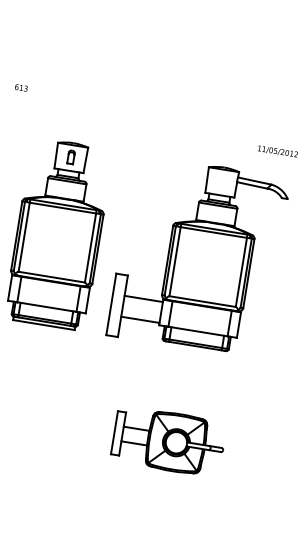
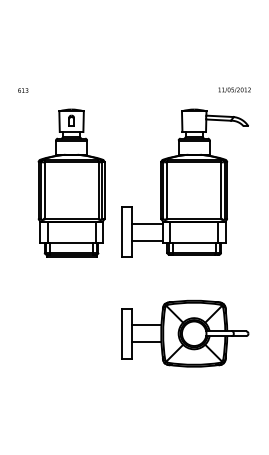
text: (21, 87) -> (23, 90), moved
part: (168, 441) -> (185, 333), size x1.43

